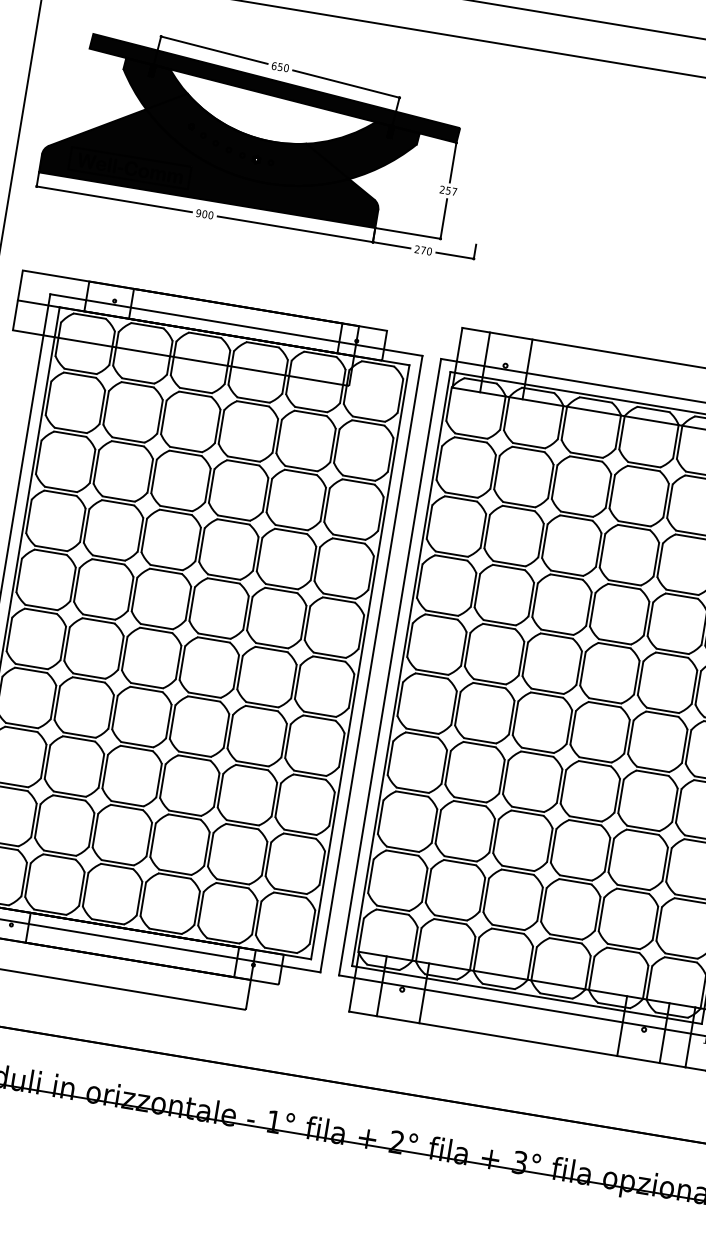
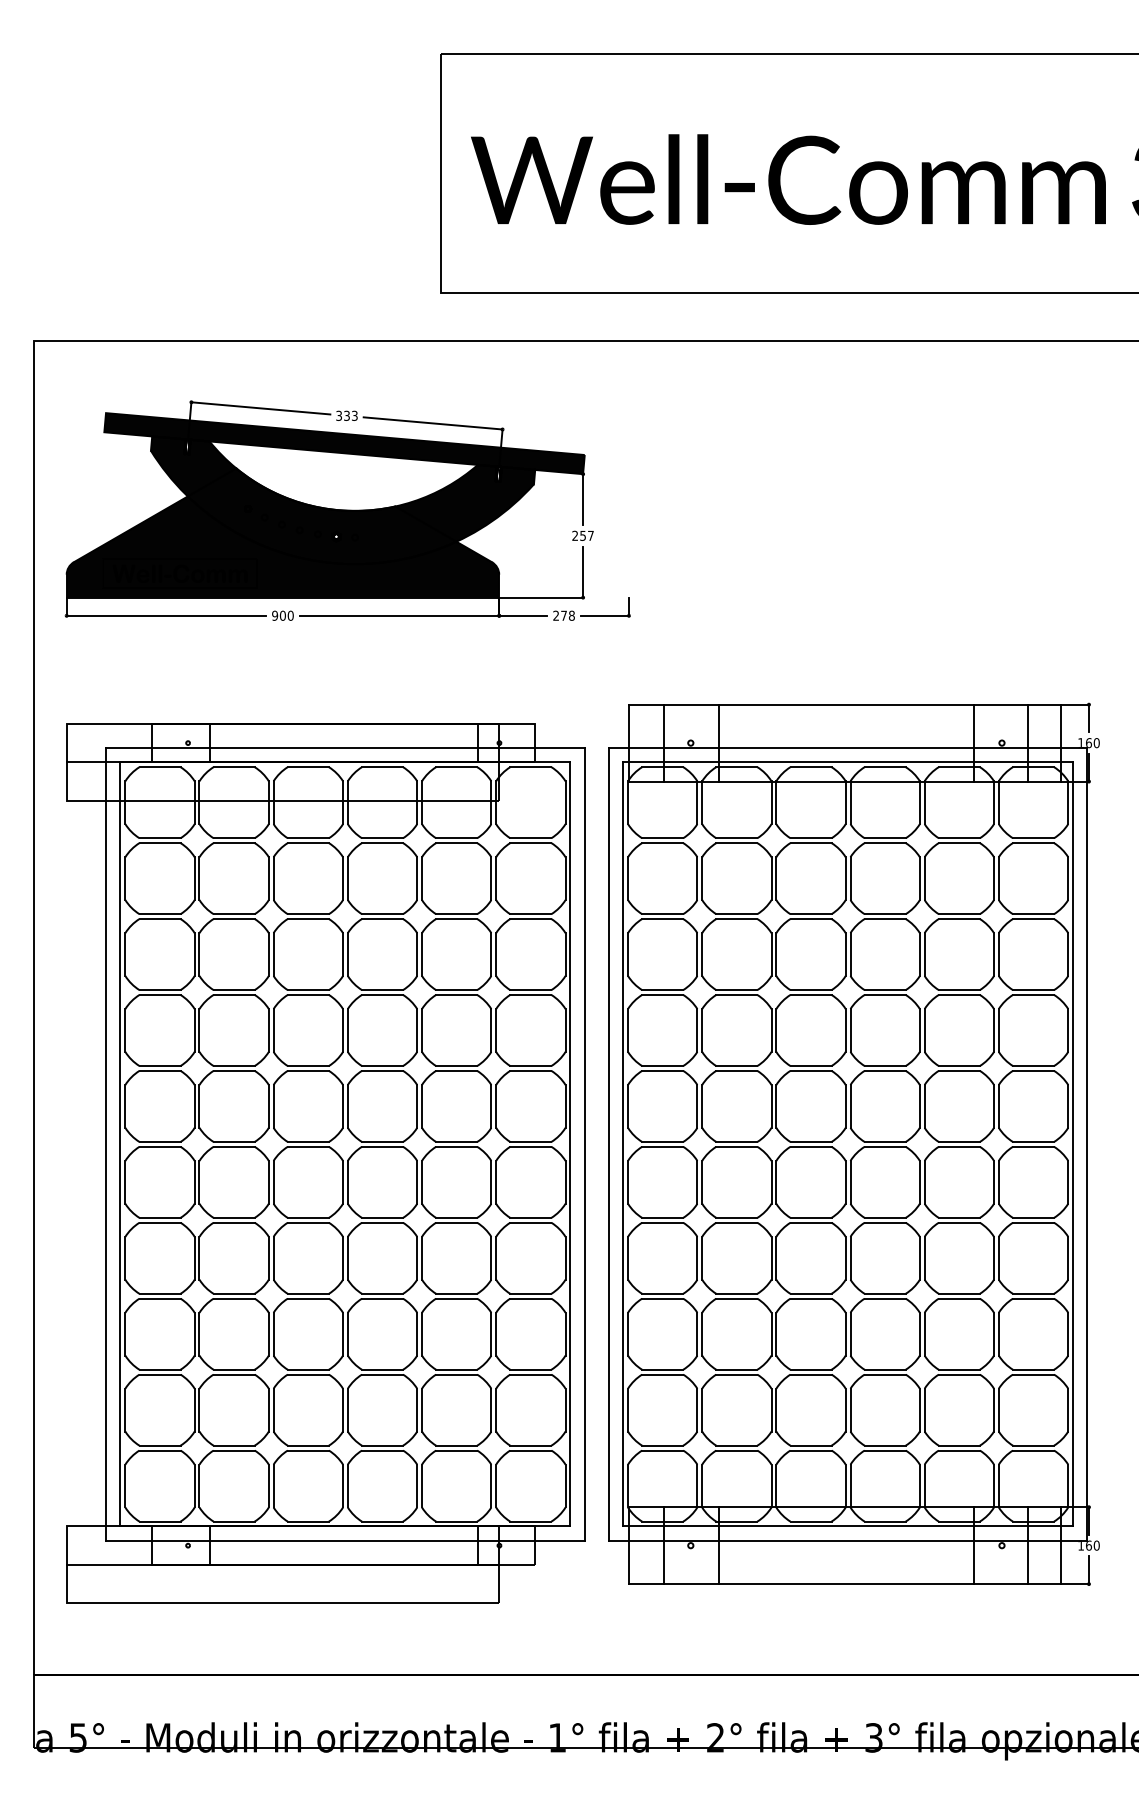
text: (280, 66) -> (346, 415), 650 -> 333
text: (429, 251) -> (571, 615), 270 -> 278

